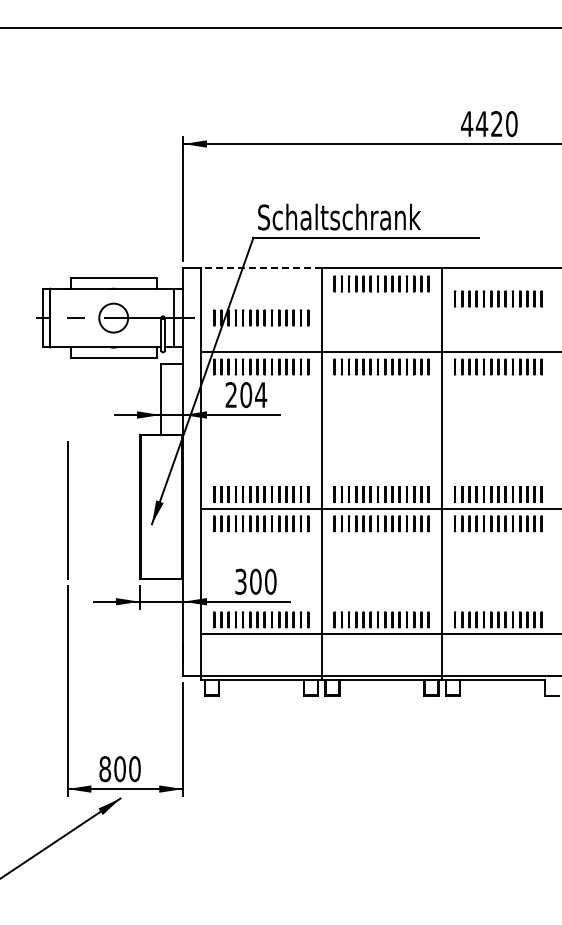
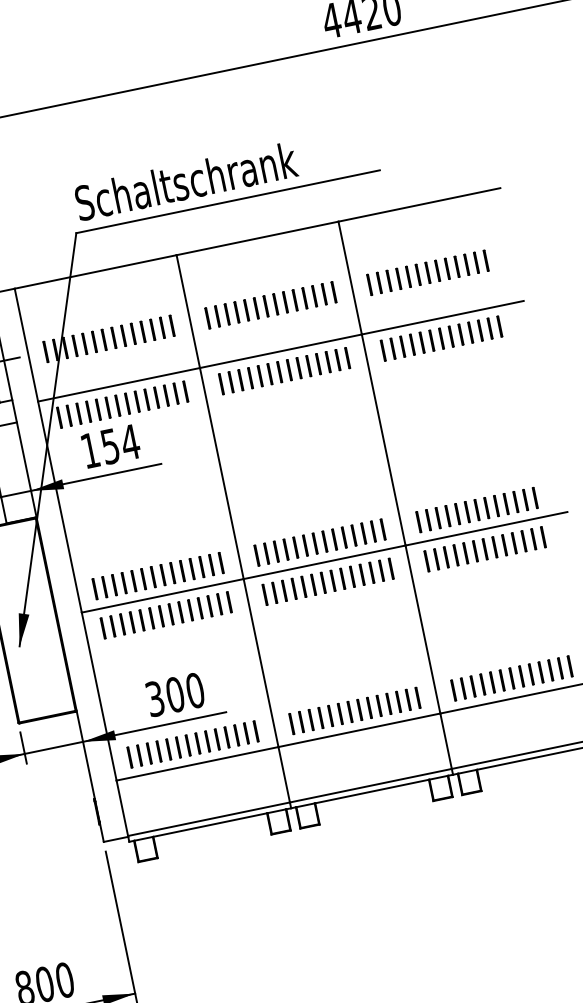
line: (261, 268) -> (95, 272), dashed -> solid
part: (381, 283) -> (270, 304), moved
part: (498, 298) -> (427, 272), moved
text: (238, 395) -> (100, 449), 204 -> 154

